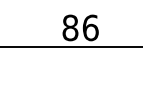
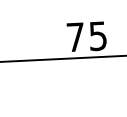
text: (80, 27) -> (86, 36), 86 -> 75

